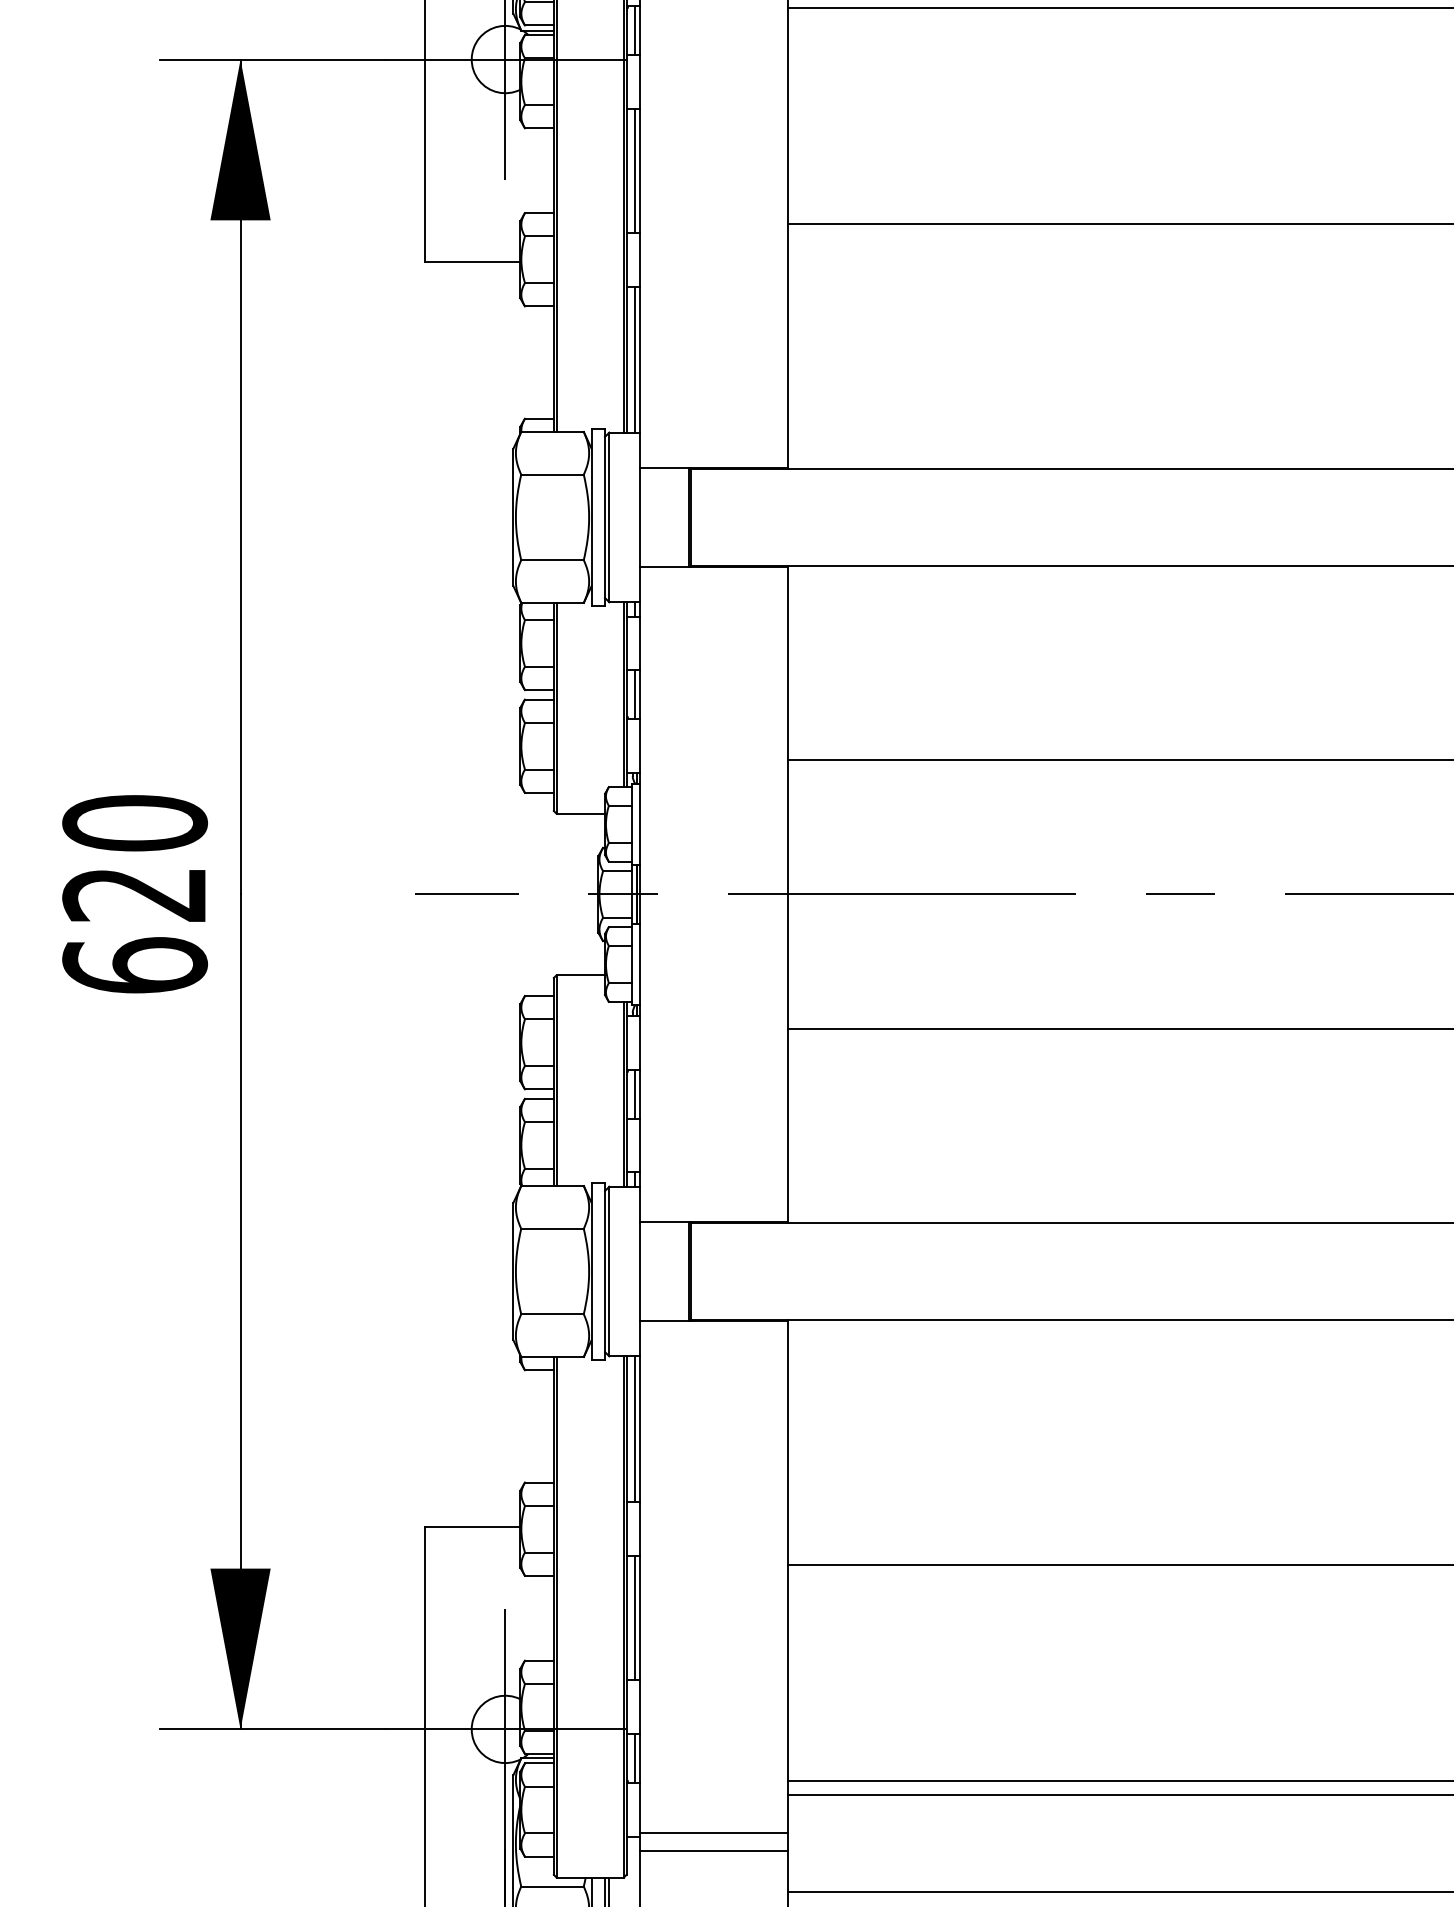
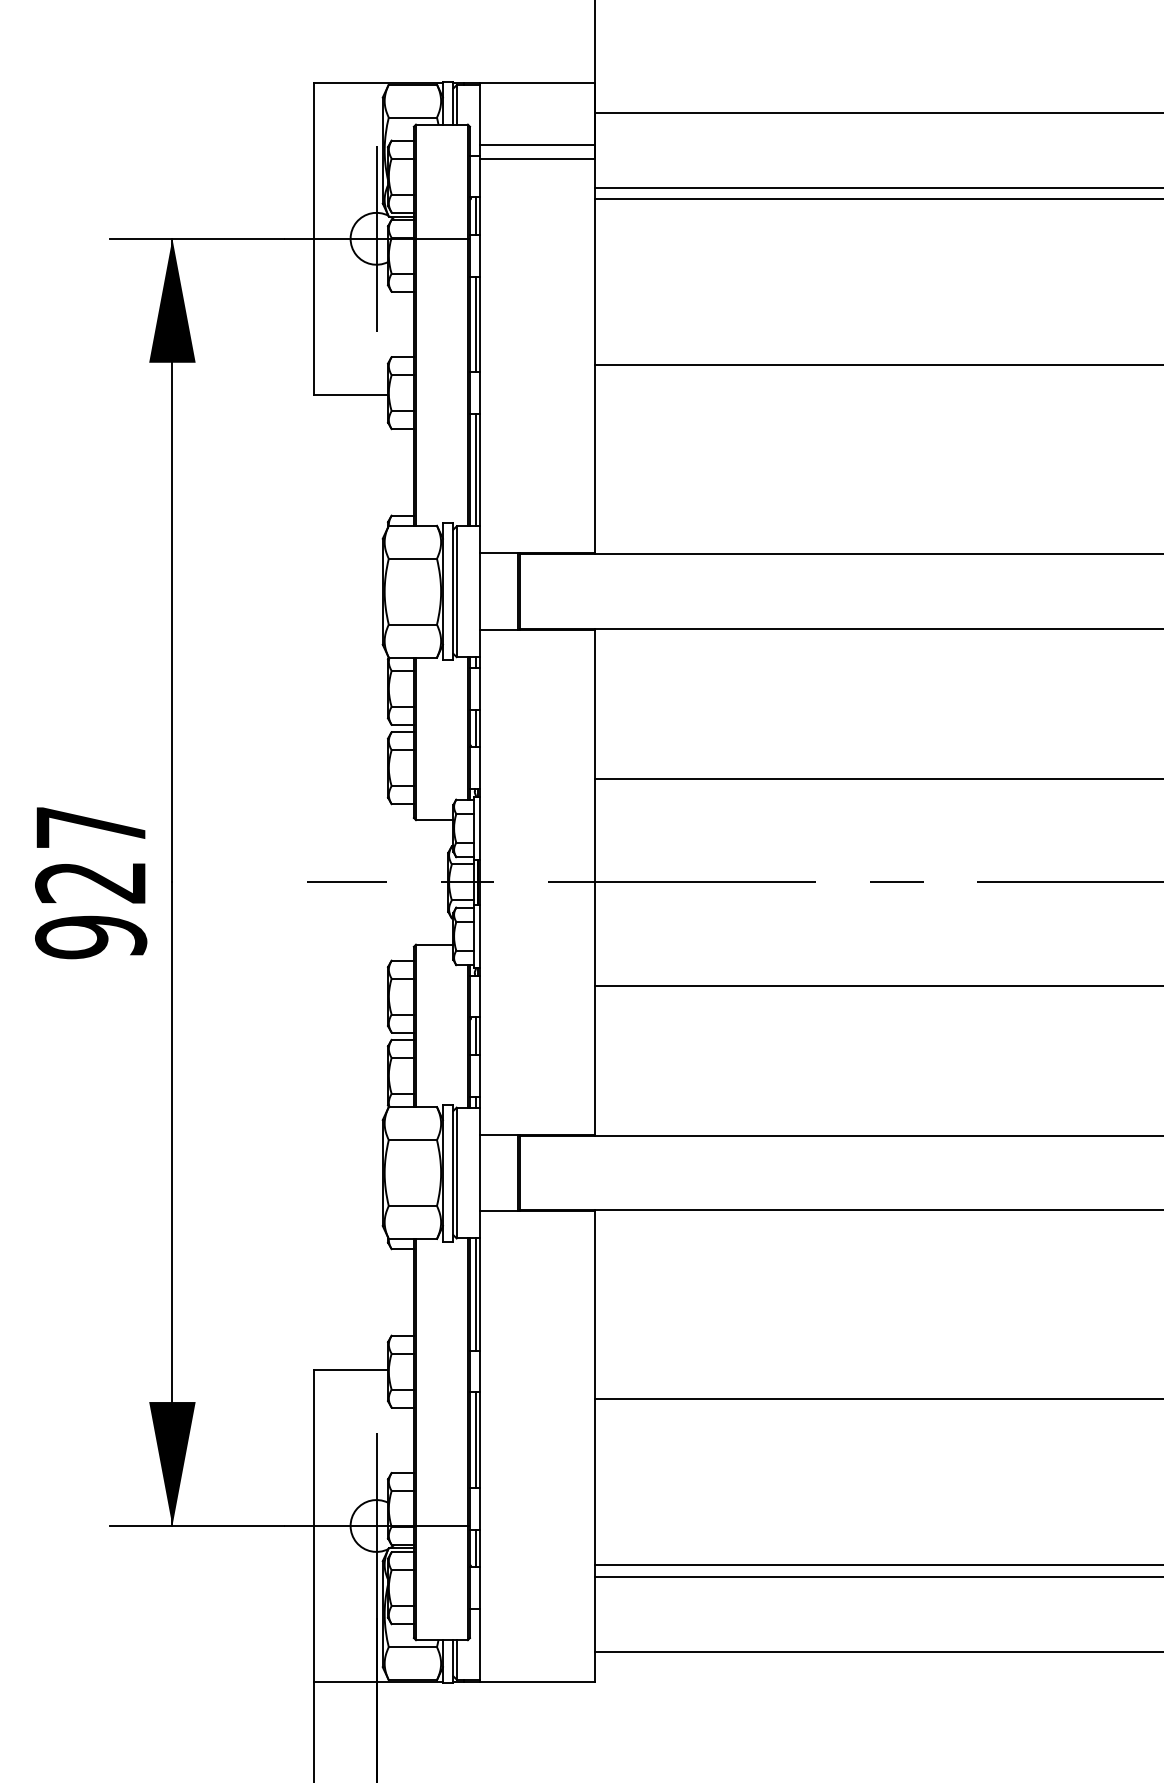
text: (135, 894) -> (91, 882), 620 -> 927
line: (714, 1833) -> (537, 1606), removed
line: (714, 1850) -> (537, 1619), removed

